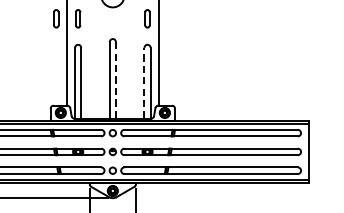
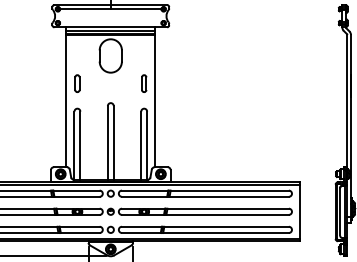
part: (56, 18) -> (56, 83), removed
line: (115, 79) -> (113, 142), dashed -> solid
line: (144, 83) -> (141, 145), dashed -> solid

